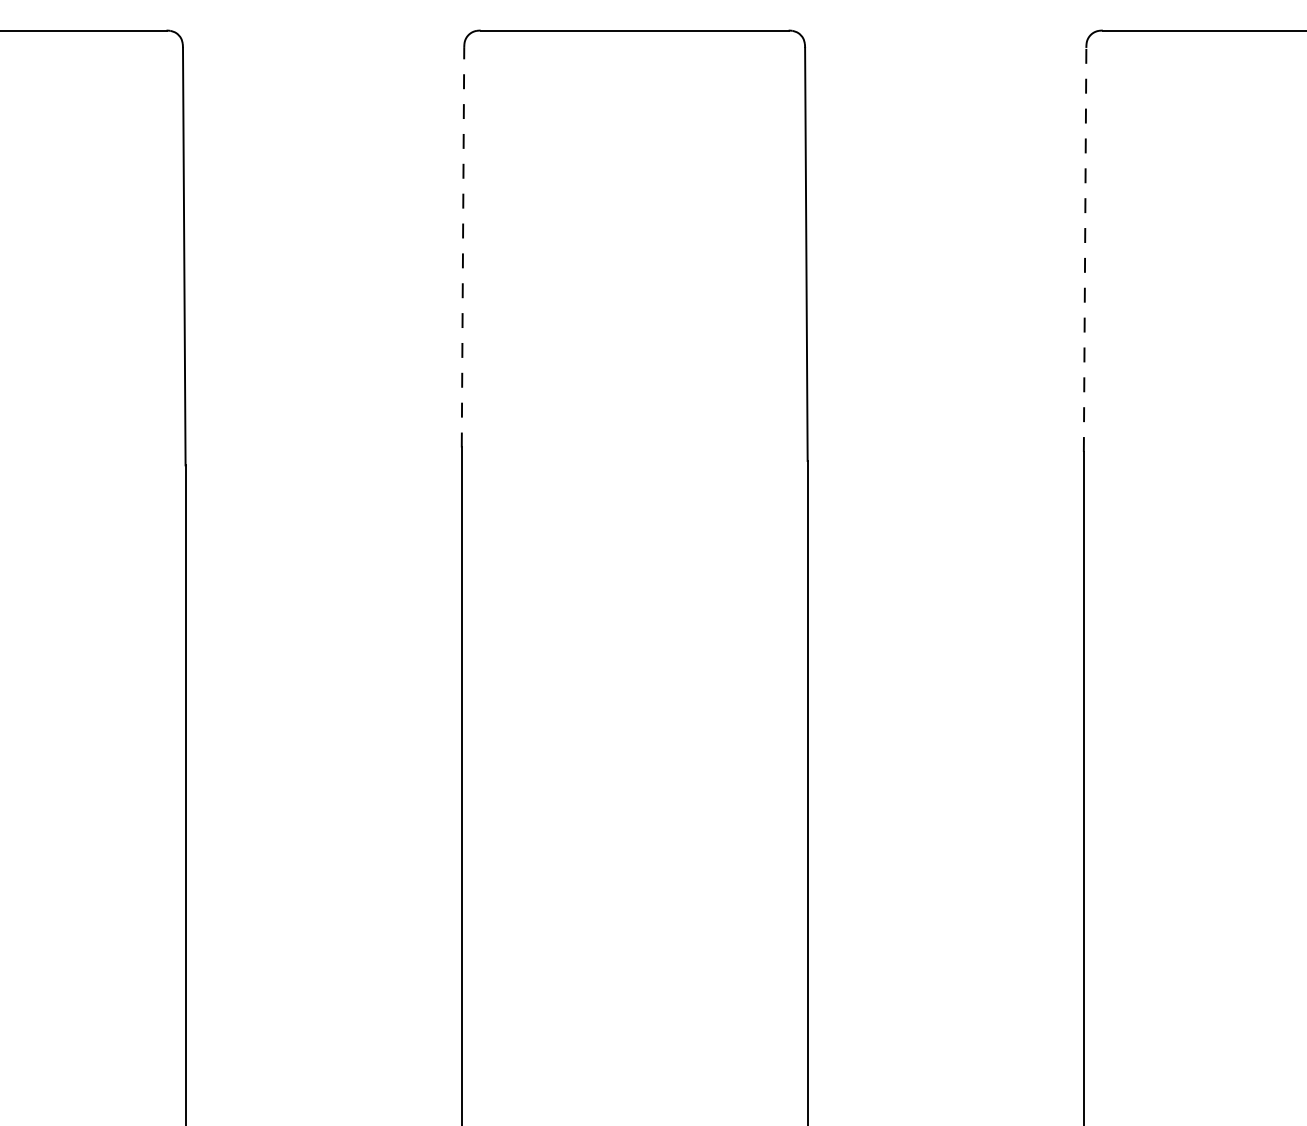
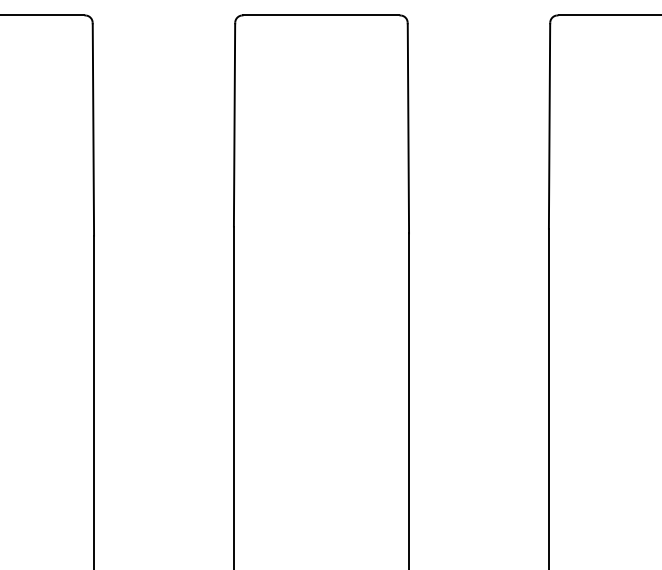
line: (462, 246) -> (234, 124), dashed -> solid
line: (1085, 248) -> (549, 125), dashed -> solid

